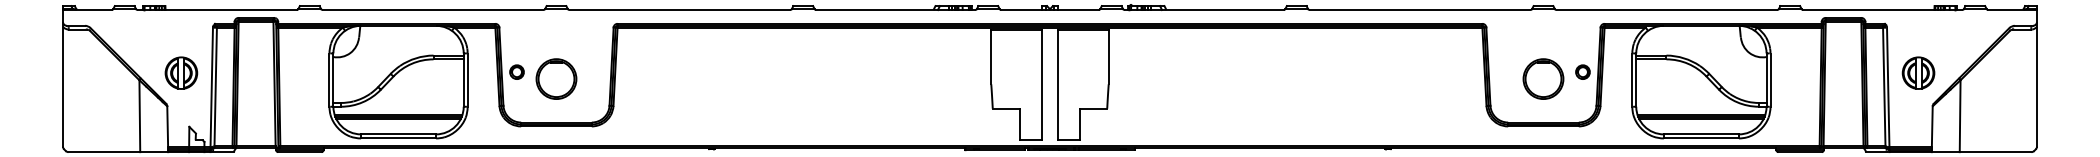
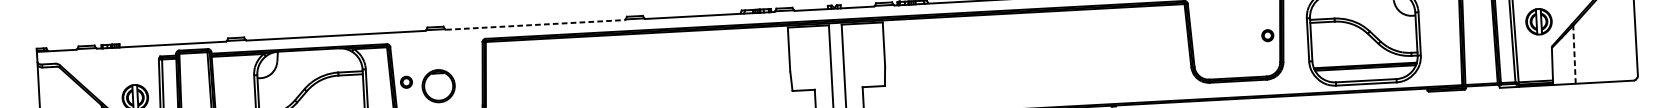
line: (680, 10) -> (535, 25), solid -> dashed
part: (1543, 78) -> (1236, 42), removed
line: (1960, 116) -> (1574, 54), solid -> dashed

